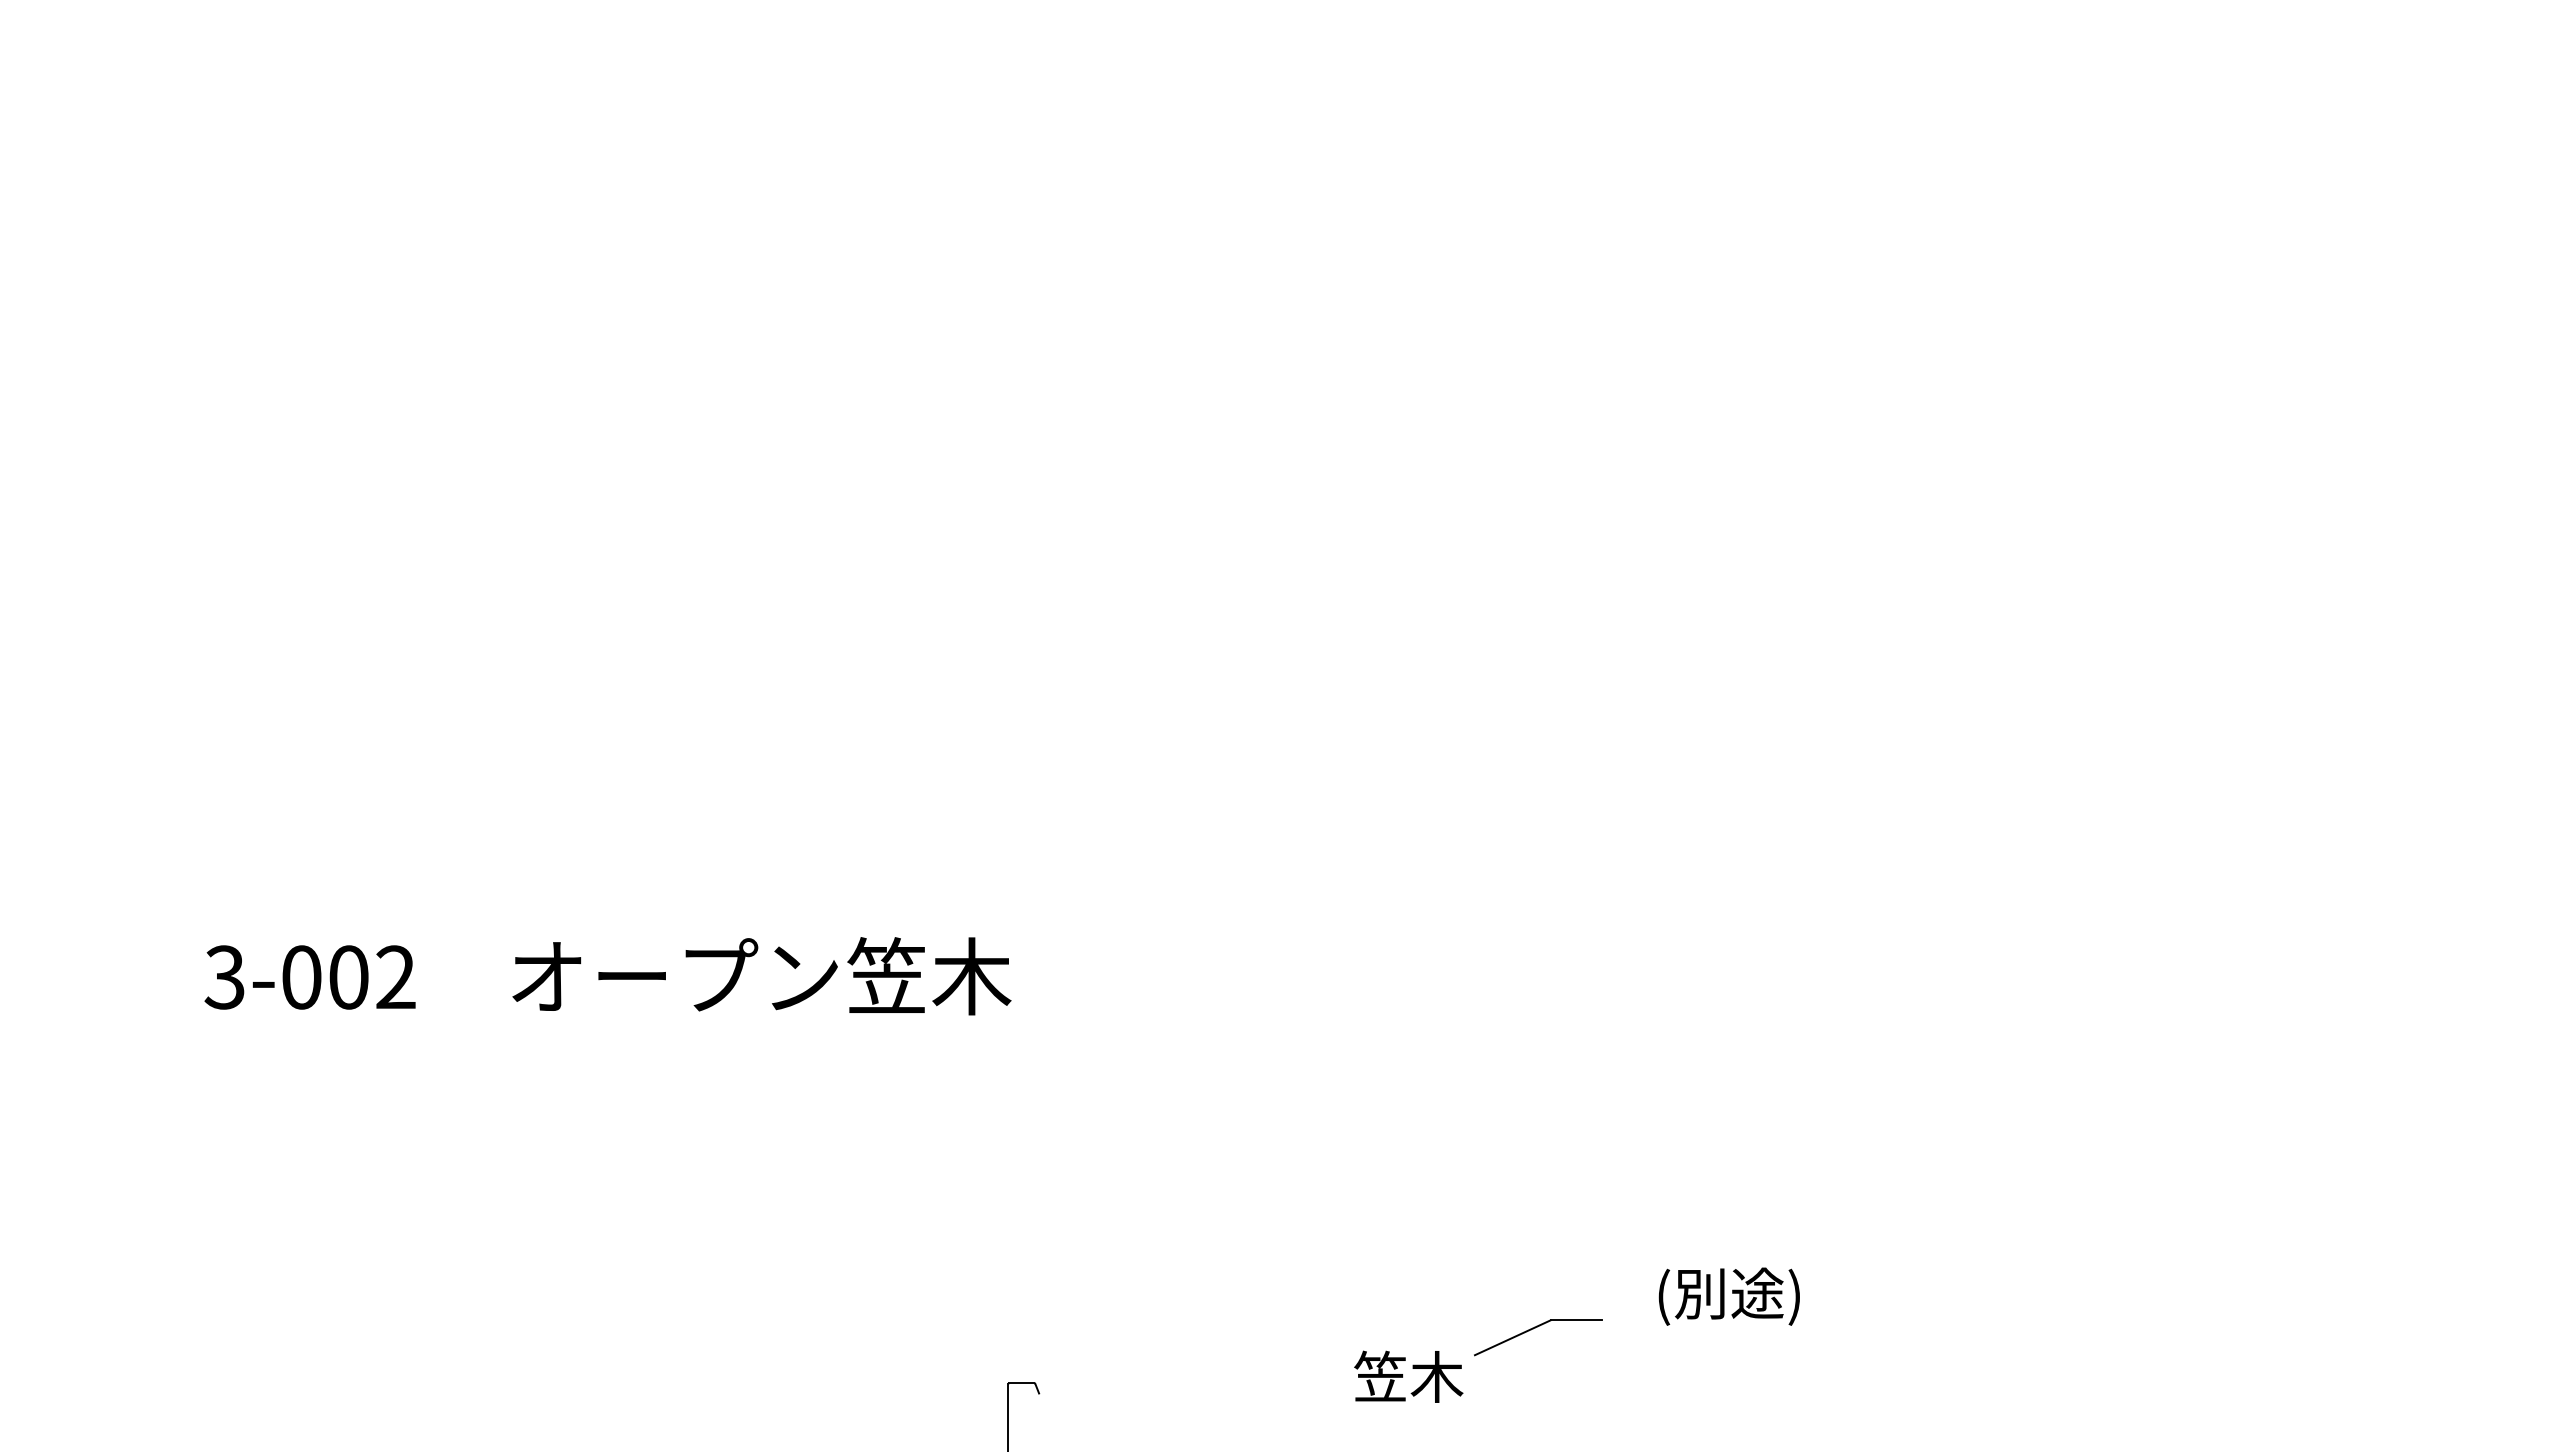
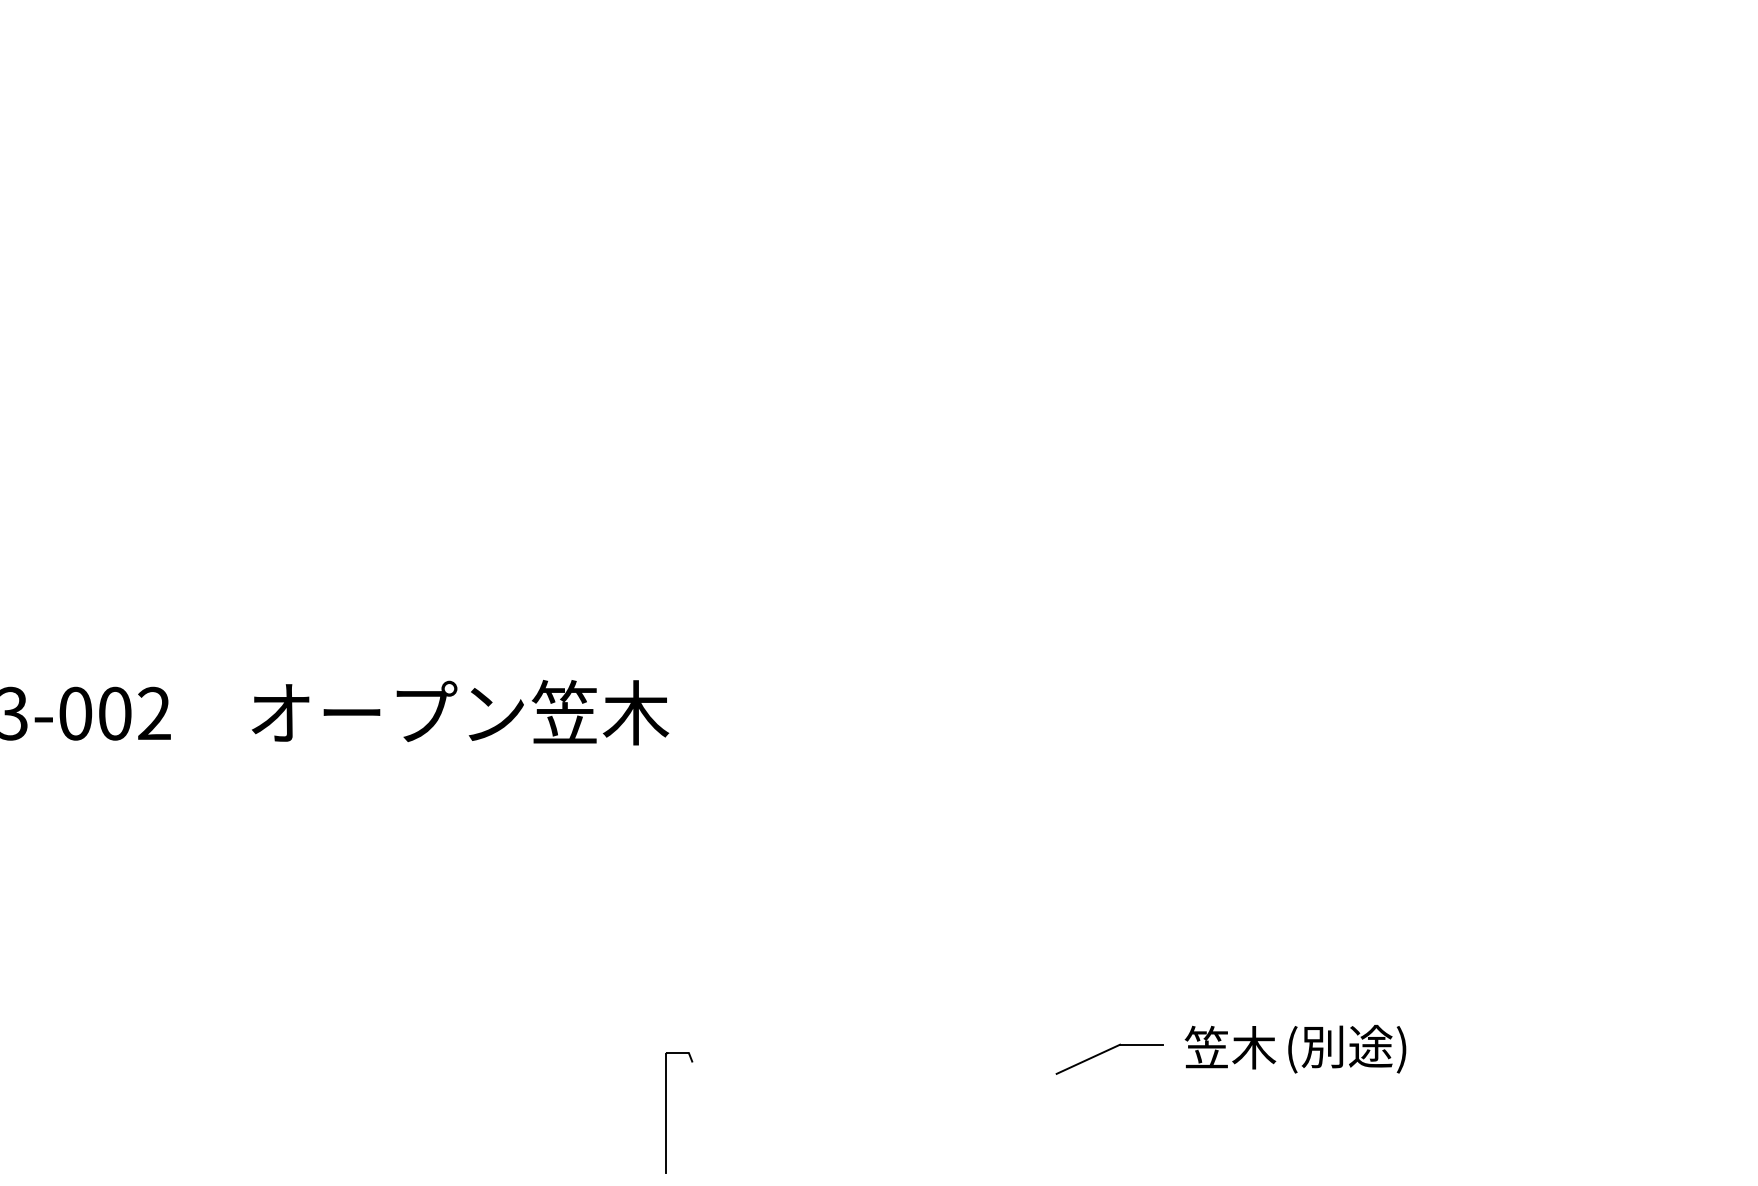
text: (1728, 1296) -> (1346, 1049), moved
part: (1533, 1329) -> (1105, 1052), moved
text: (1408, 1376) -> (1230, 1047), moved

